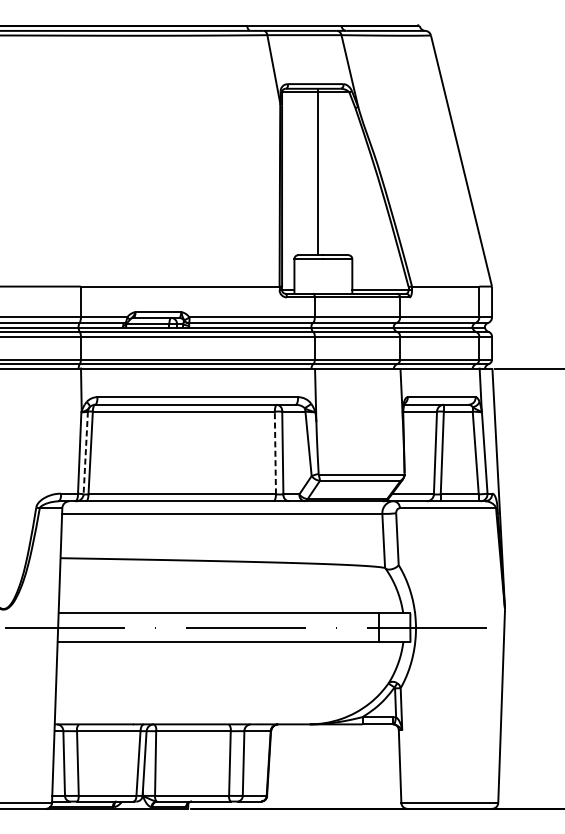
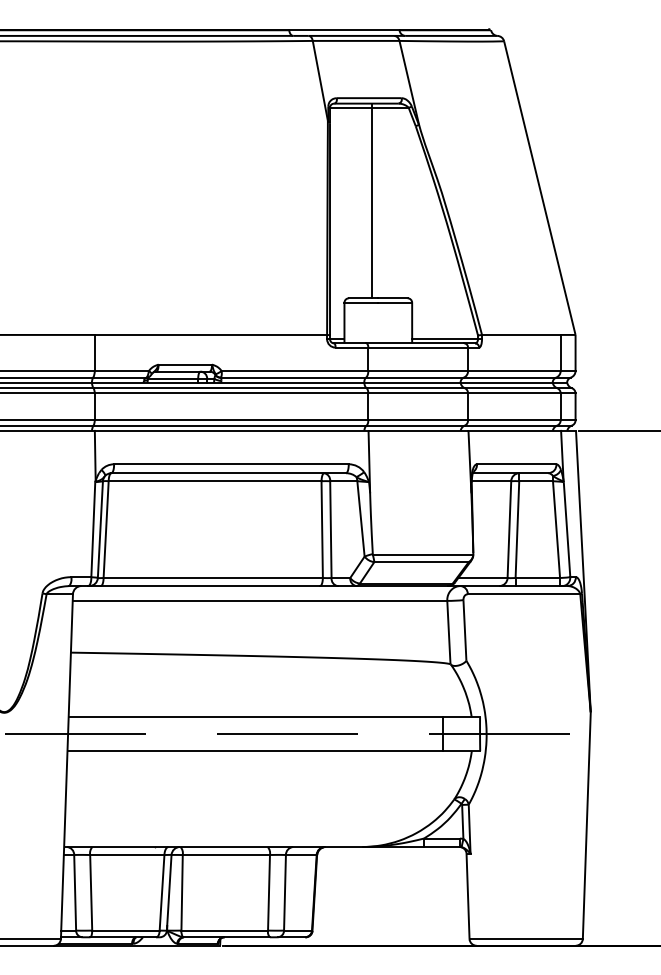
line: (275, 452) -> (322, 529), dashed -> solid
line: (85, 453) -> (100, 530), dashed -> solid

